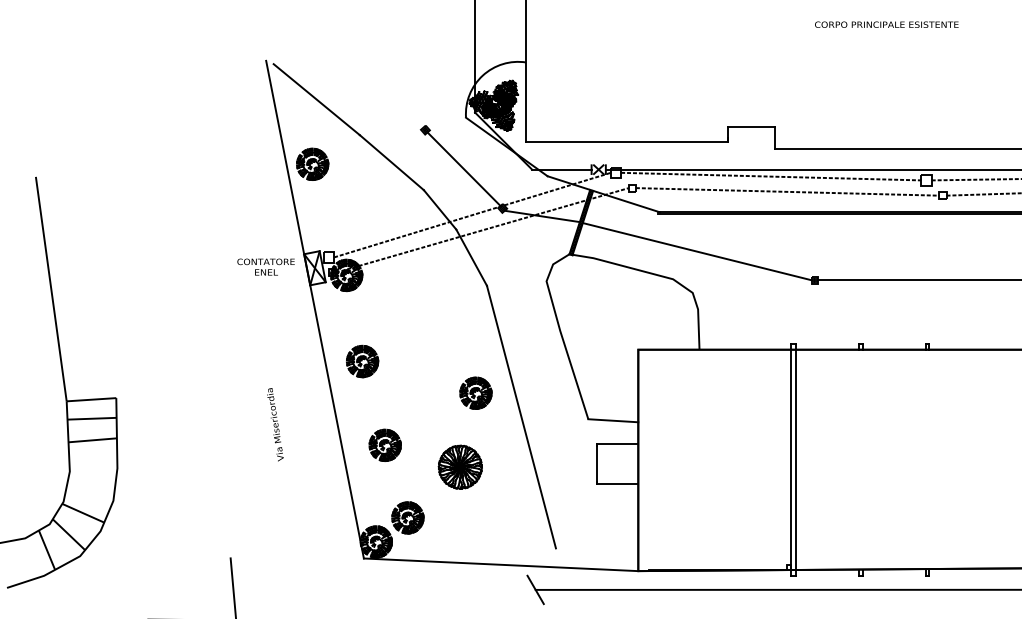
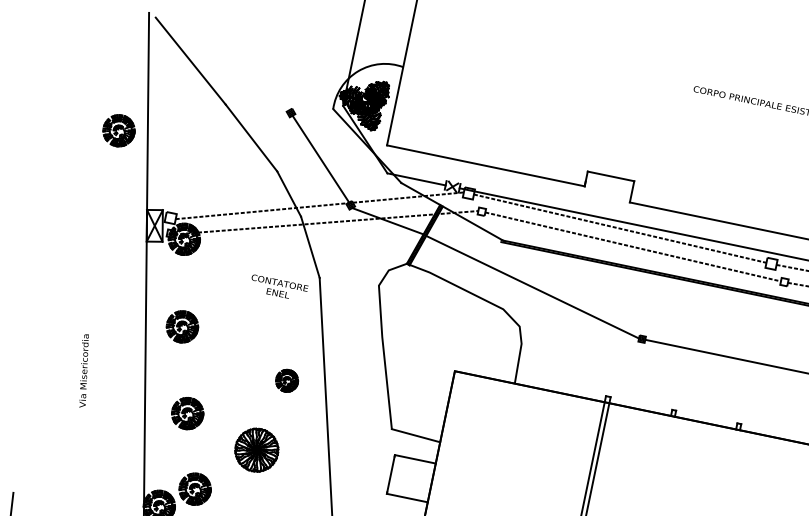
part: (312, 163) -> (119, 129), moved
text: (265, 266) -> (278, 287), moved
part: (475, 392) -> (286, 380), size x0.7

